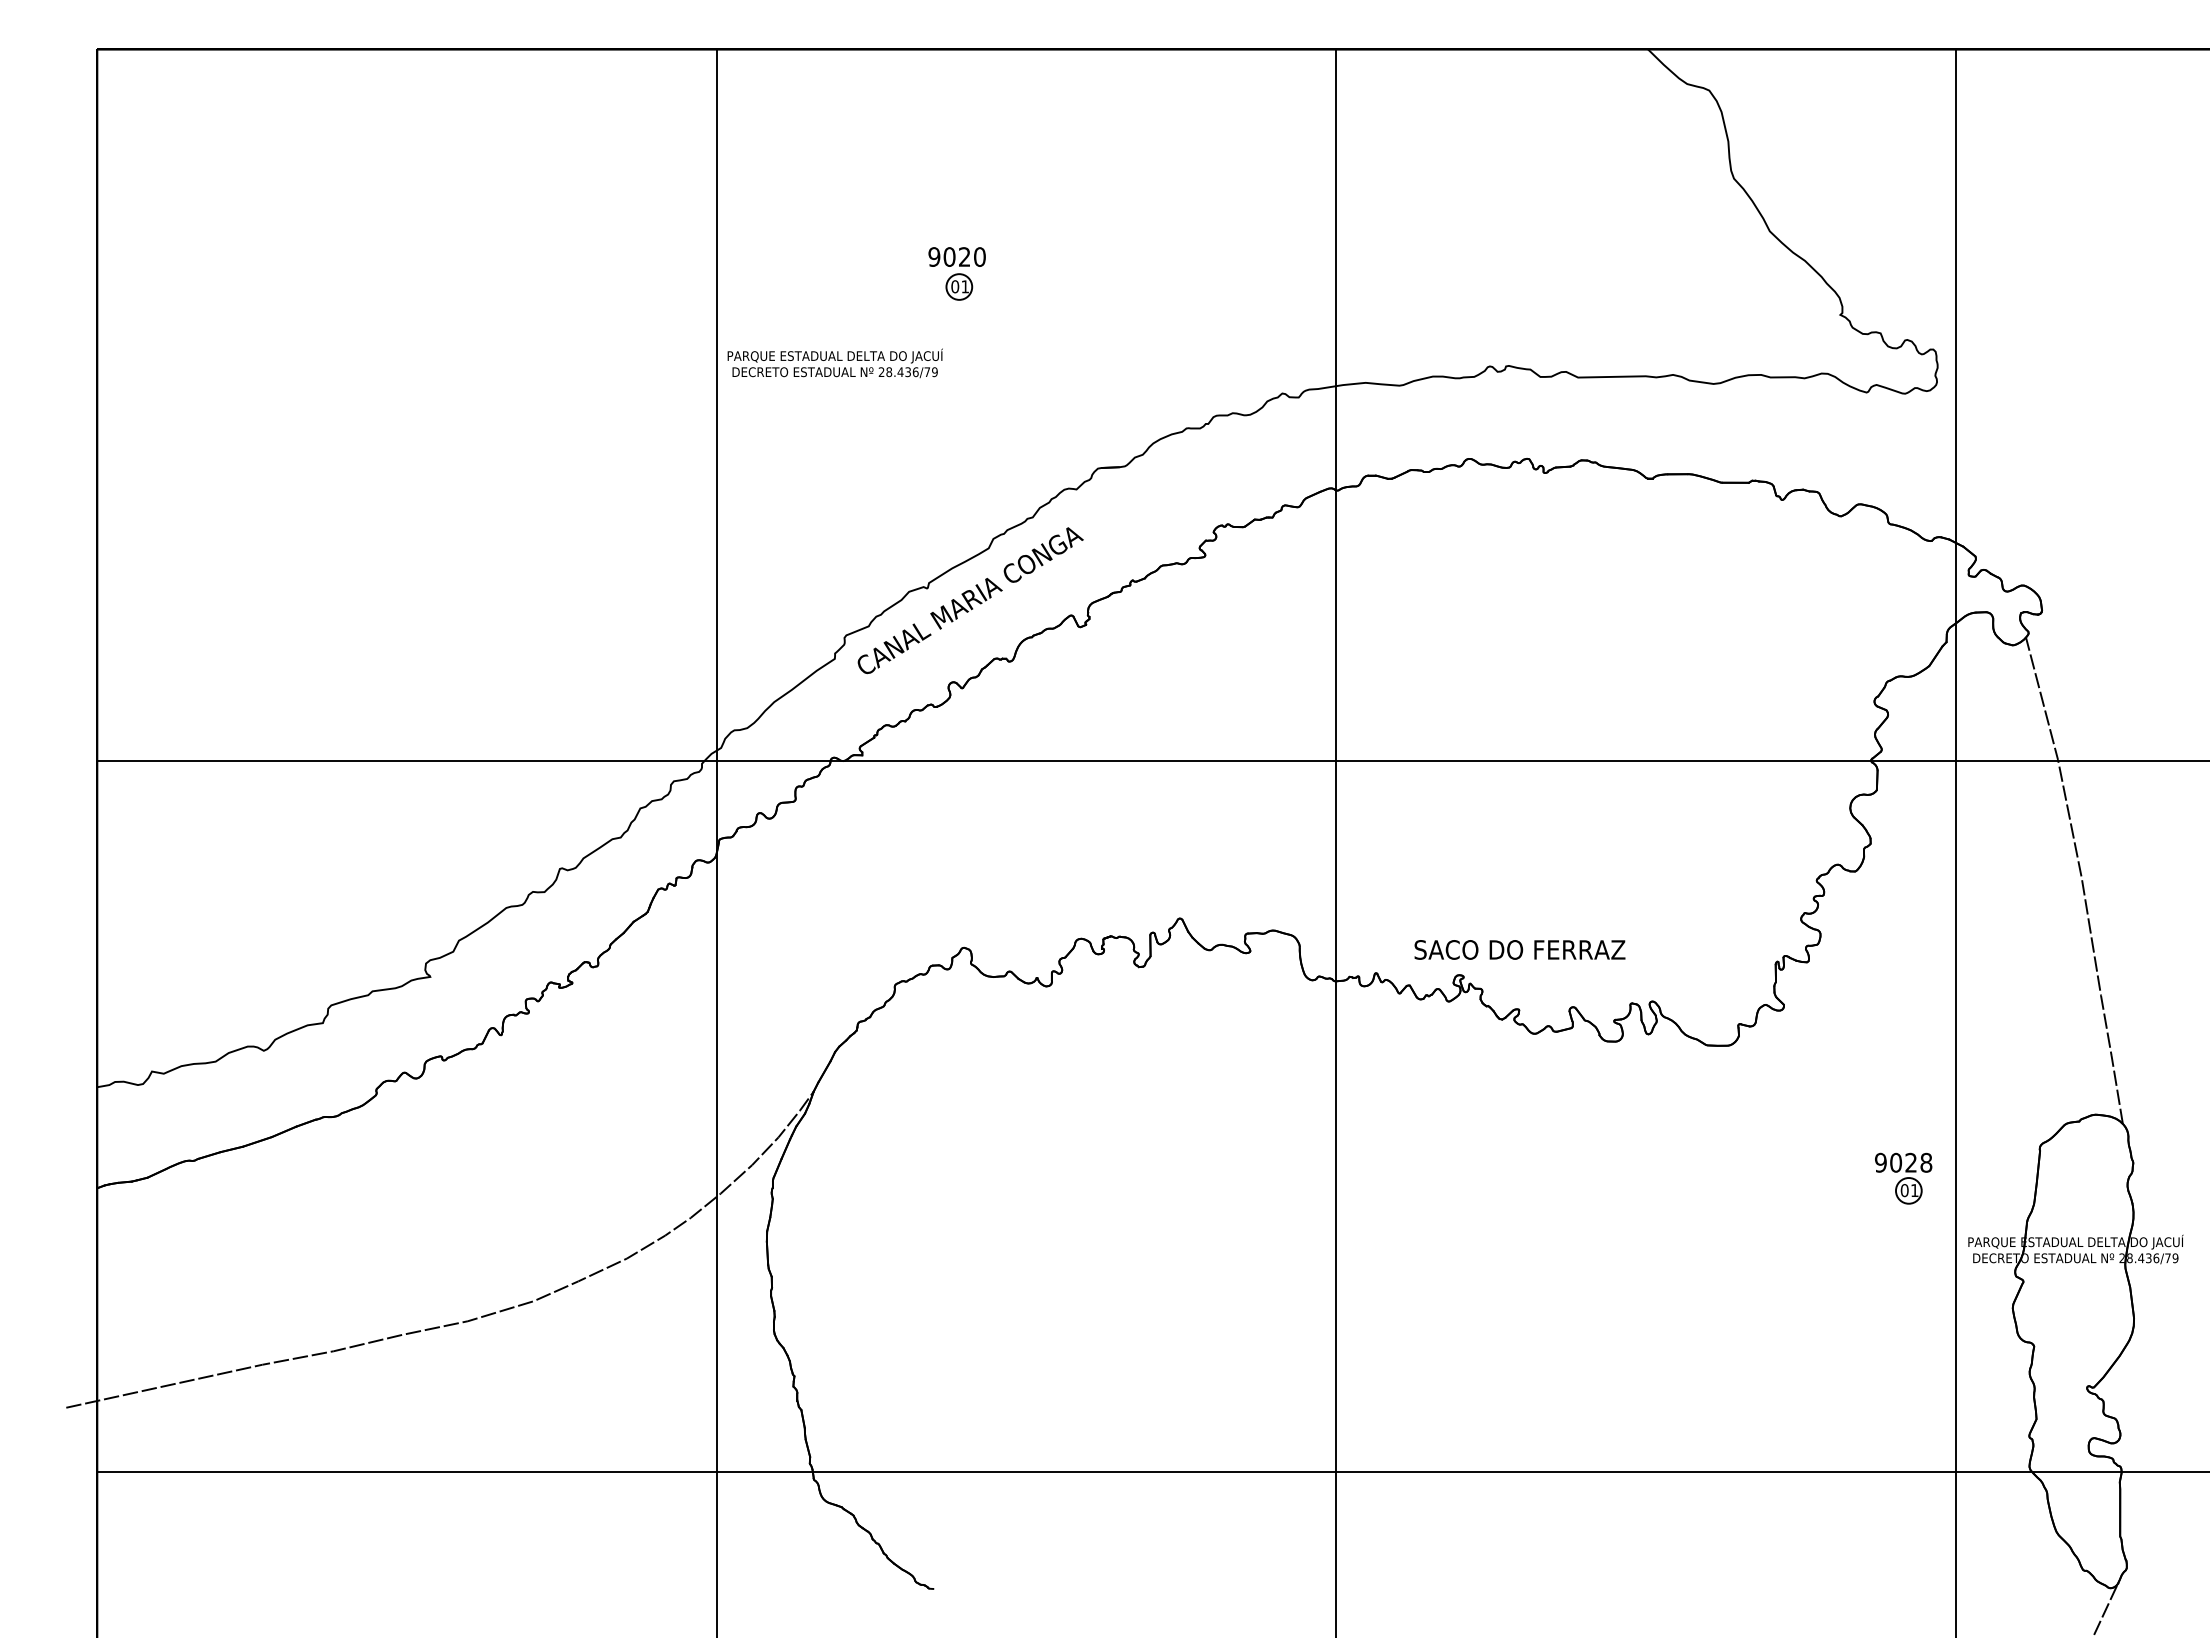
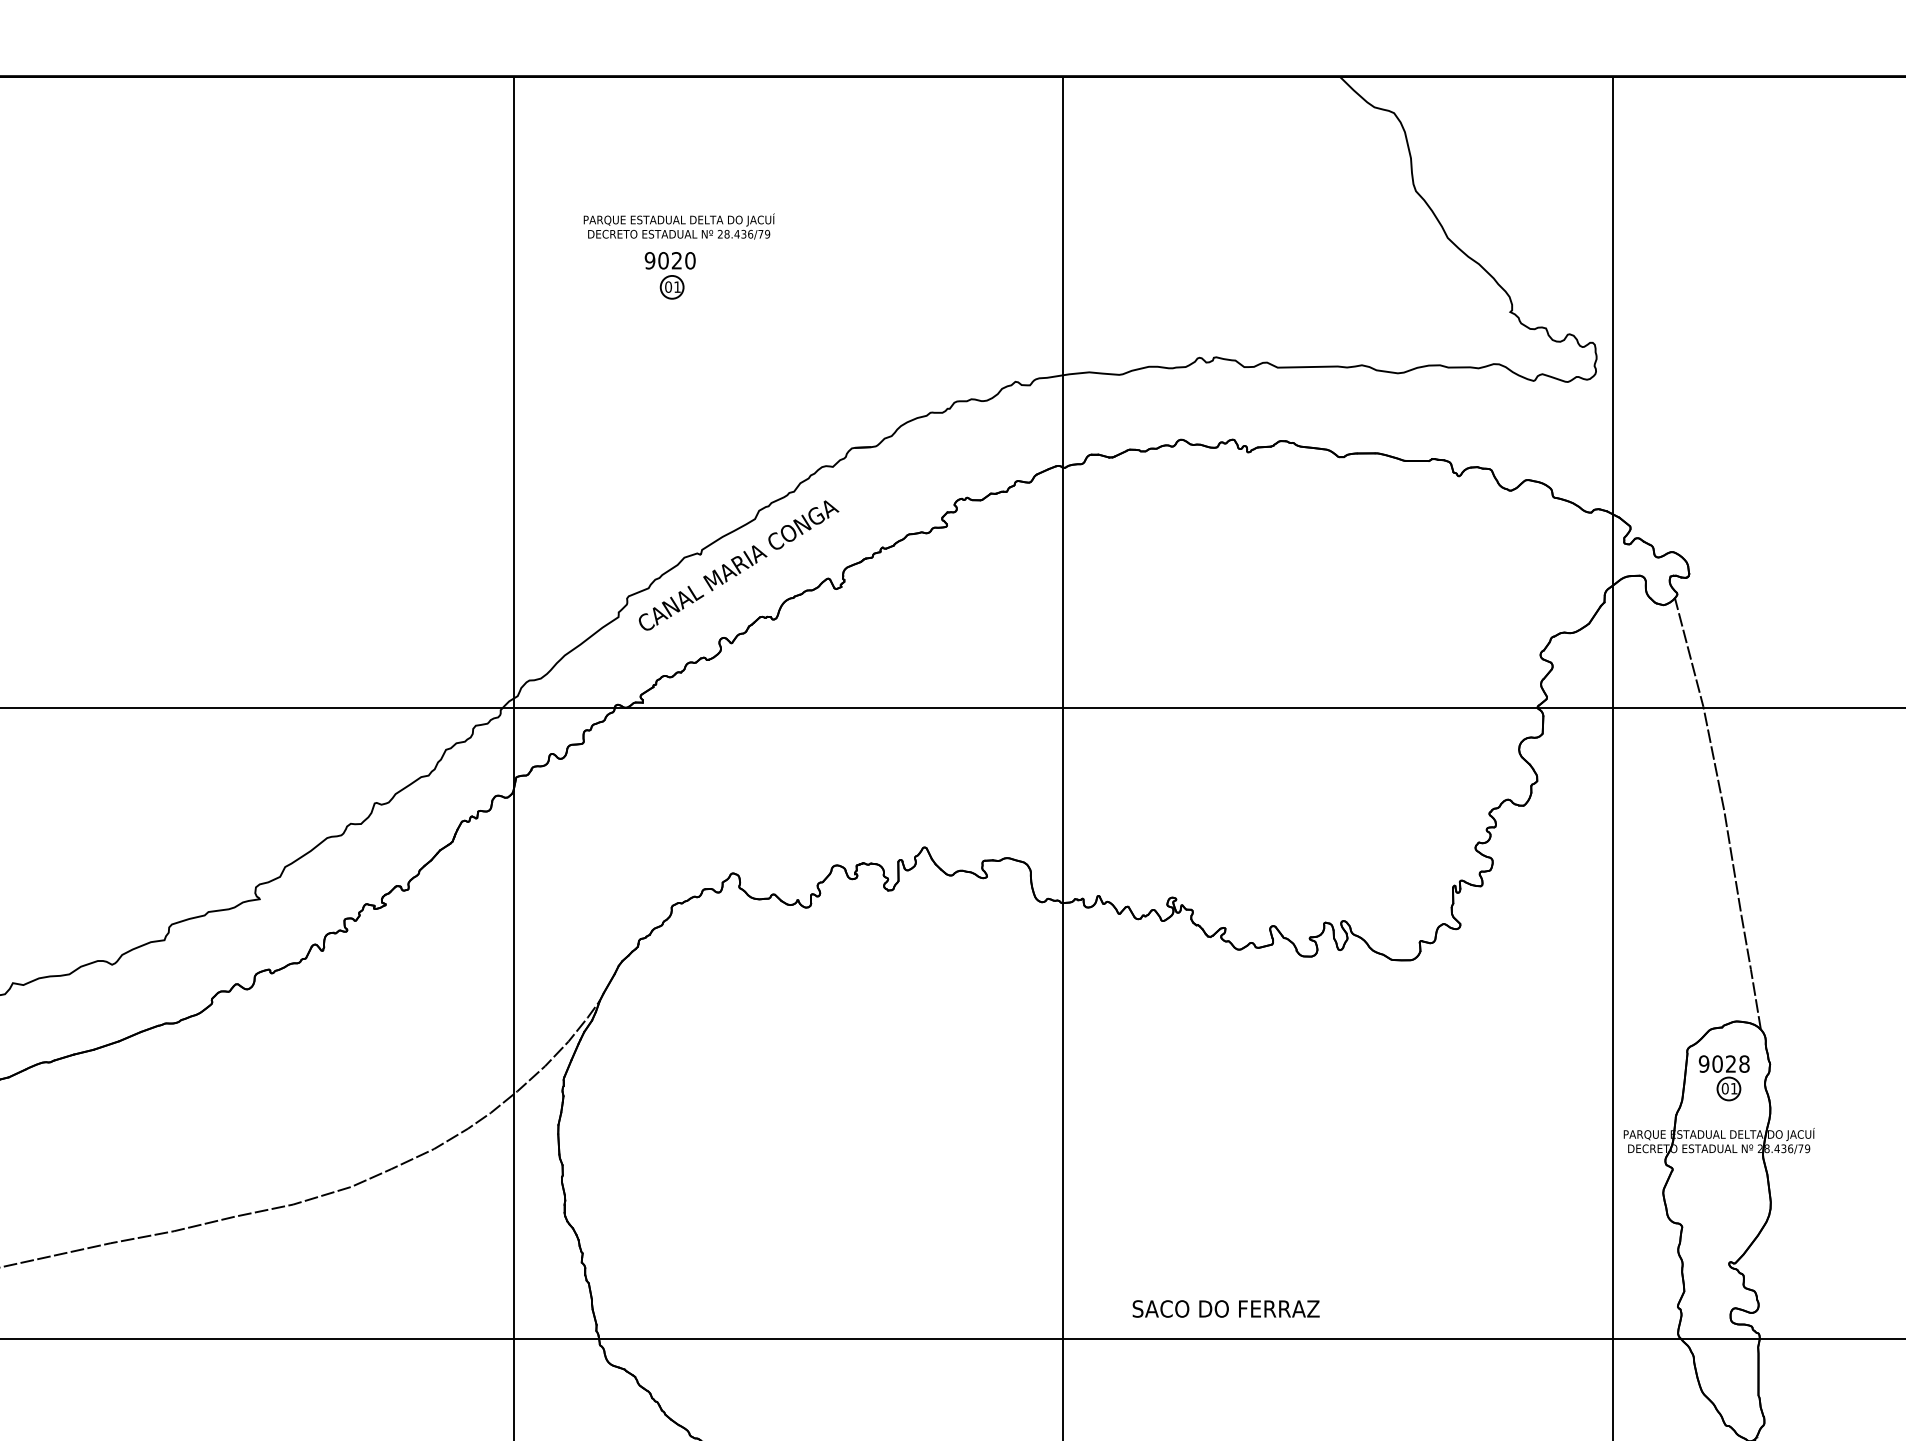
part: (956, 273) -> (669, 275), moved
text: (834, 363) -> (678, 226), moved
text: (1519, 949) -> (1225, 1308), moved
part: (1903, 1178) -> (1724, 1078), moved

